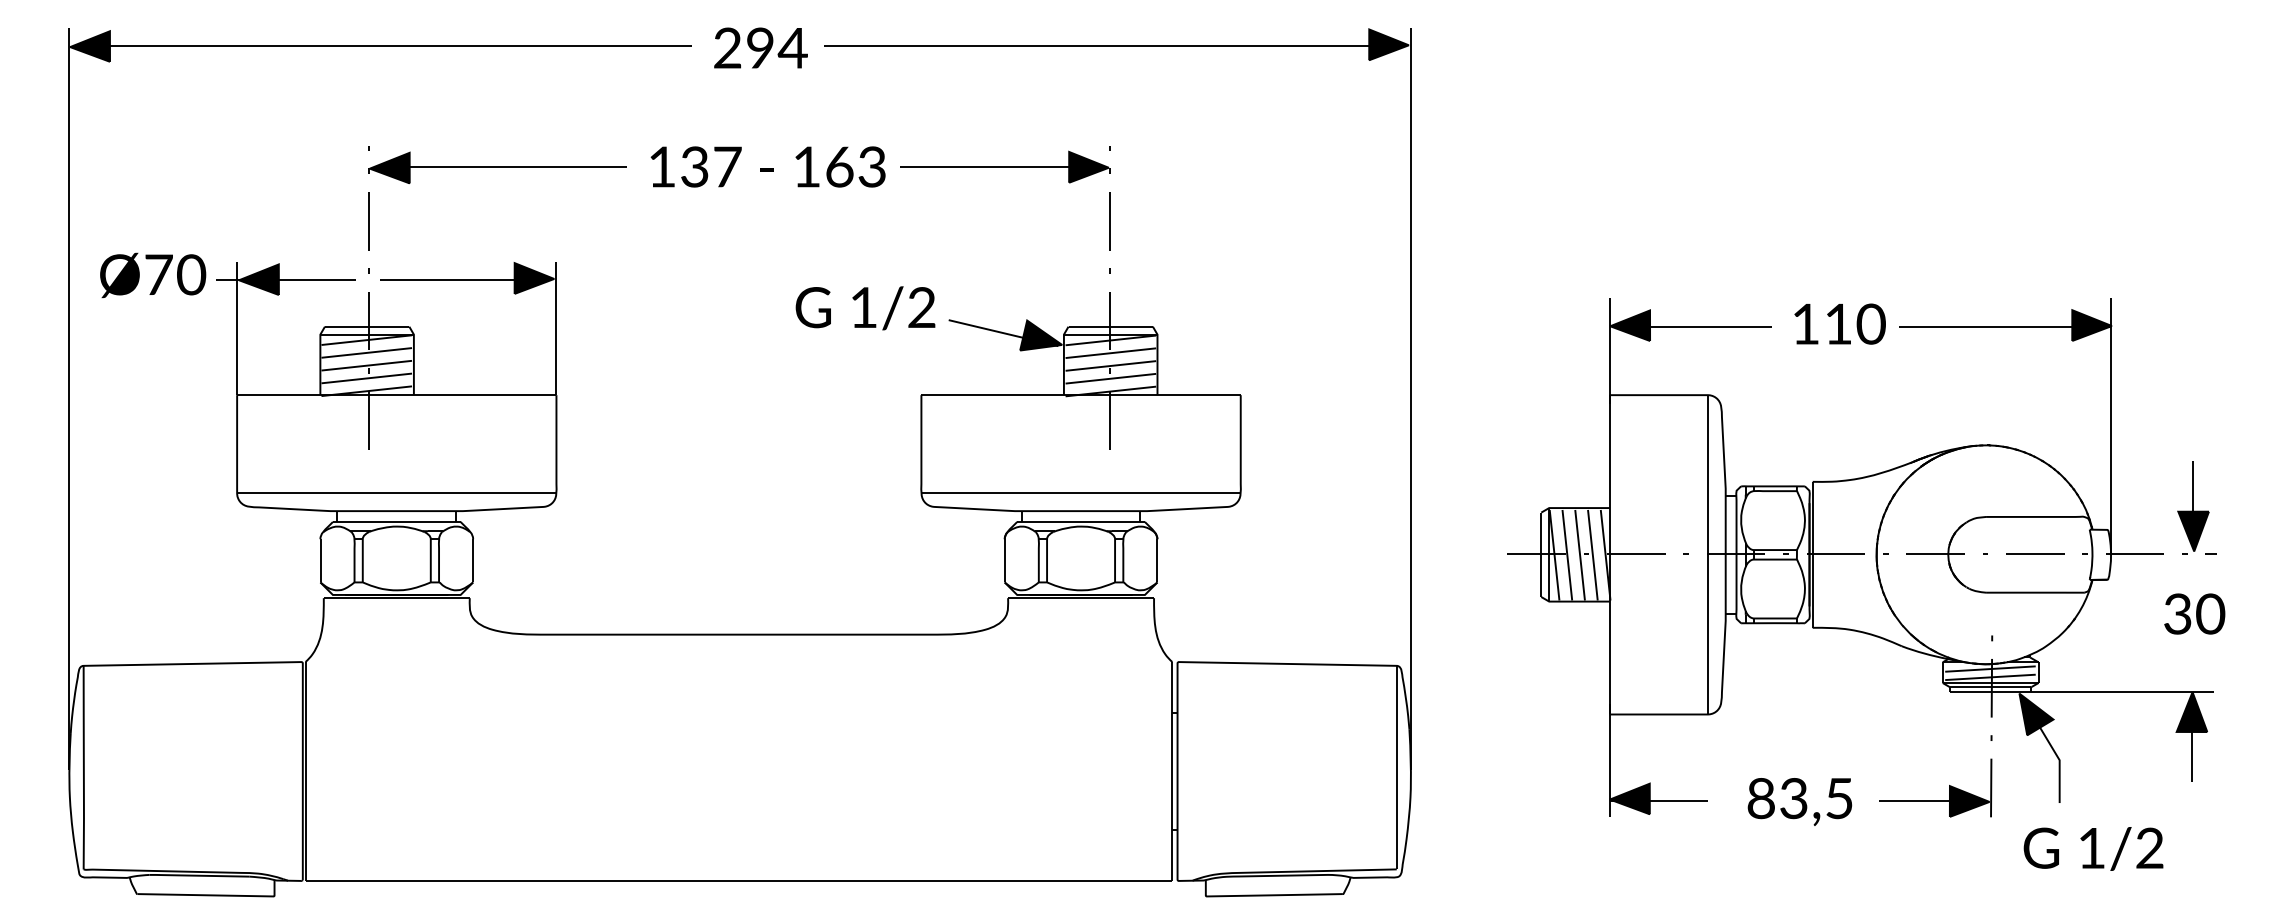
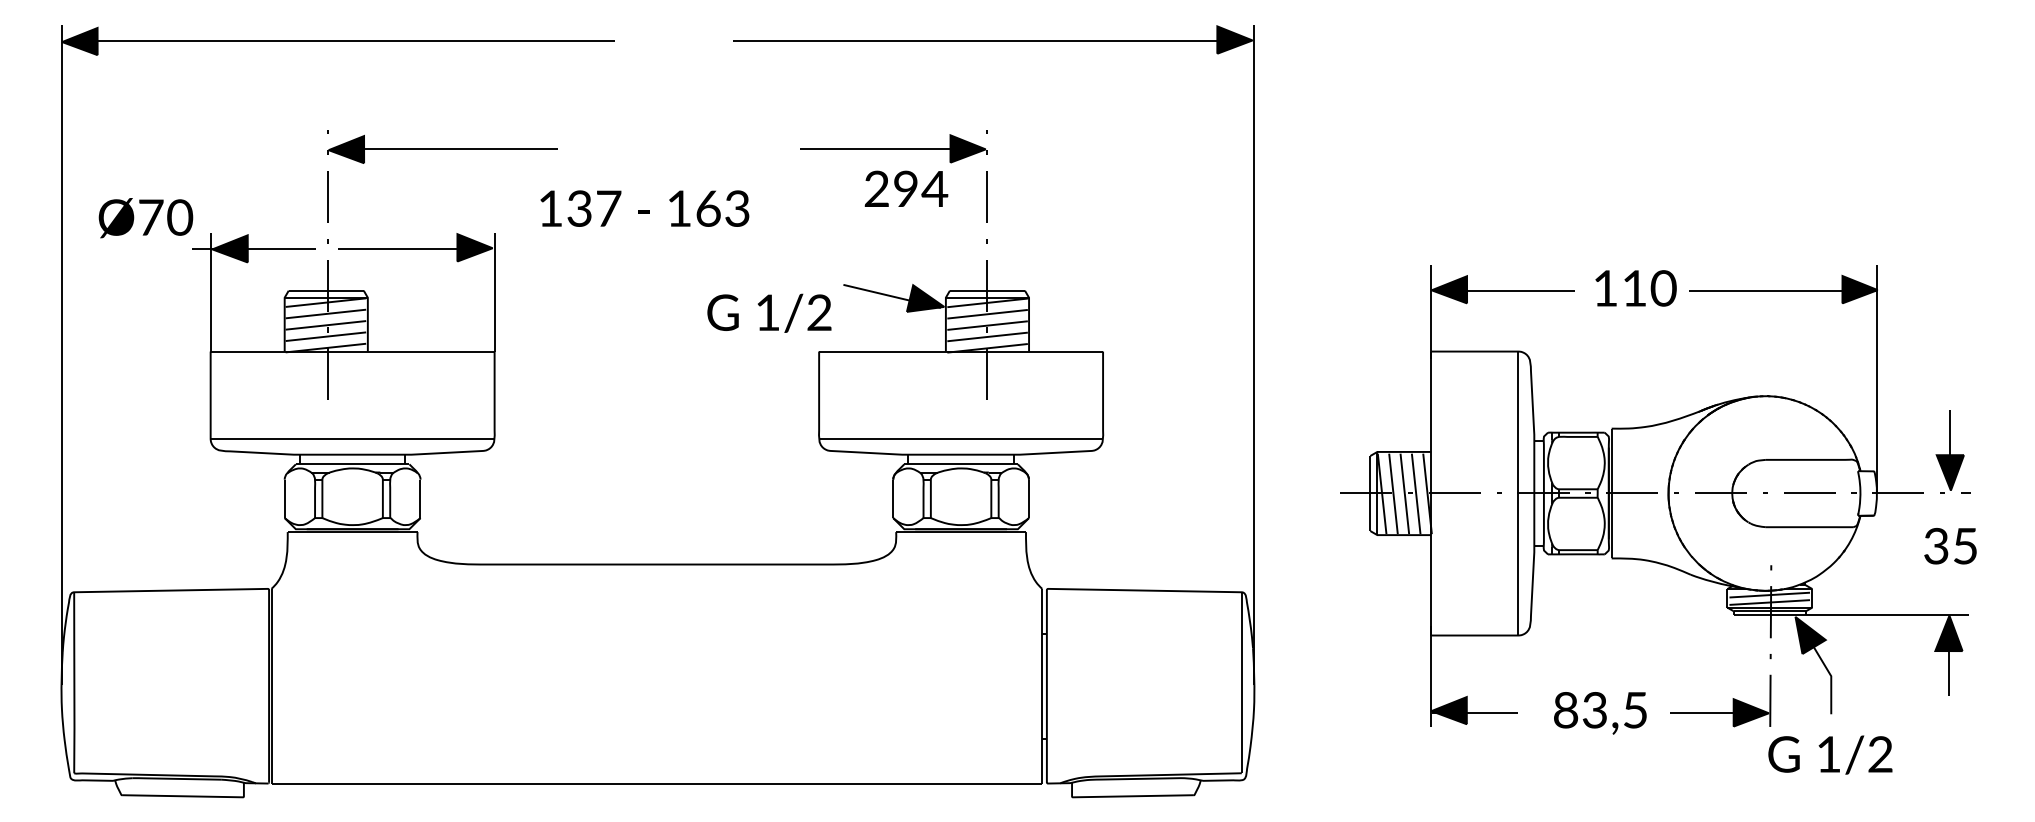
text: (761, 47) -> (906, 188), moved
text: (767, 166) -> (644, 208), moved
text: (152, 275) -> (145, 218), moved
text: (865, 307) -> (769, 312), moved
text: (2210, 613) -> (1965, 545), 30 -> 35
text: (2093, 848) -> (1830, 754), moved

